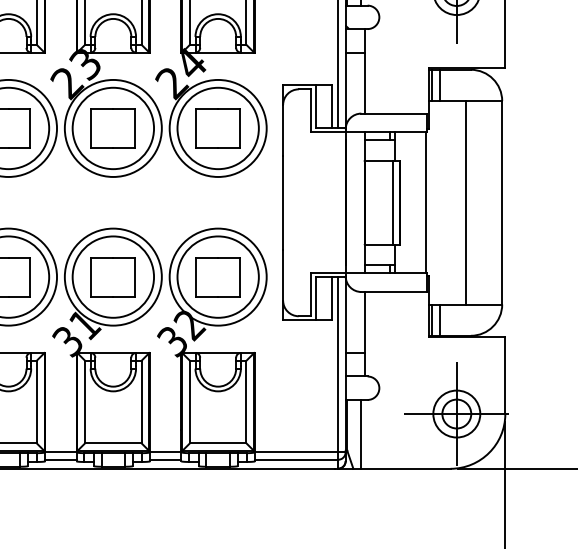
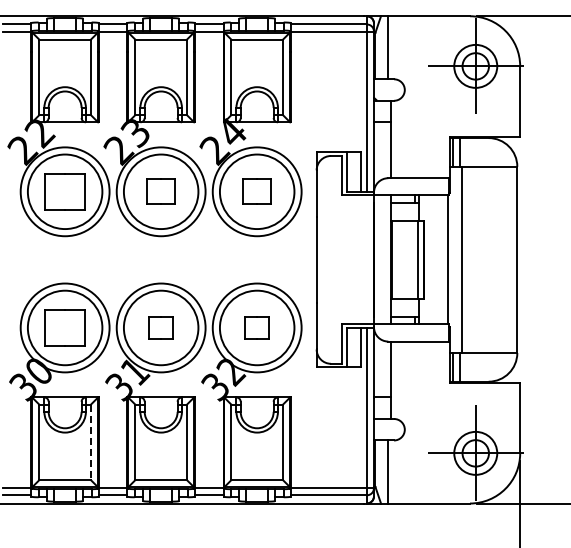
part: (112, 128) -> (160, 191), size x0.7
part: (217, 128) -> (256, 191), size x0.7
line: (466, 202) -> (462, 259), moved
part: (112, 276) -> (160, 327), size x0.6
part: (217, 276) -> (256, 327), size x0.6
line: (36, 402) -> (90, 442), solid -> dashed

